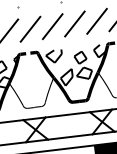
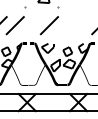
line: (96, 21) -> (83, 25), removed
line: (74, 23) -> (66, 25), removed
line: (29, 29) -> (31, 25), removed

